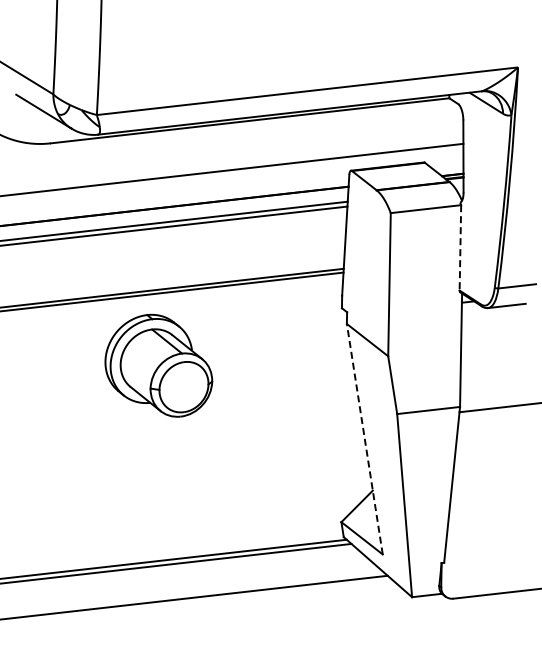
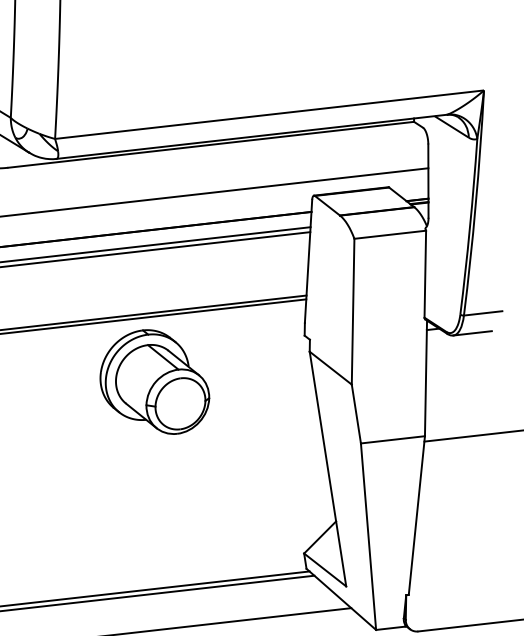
line: (460, 247) -> (425, 273), dashed -> solid
part: (158, 365) -> (154, 381), moved
line: (364, 439) -> (327, 469), dashed -> solid

